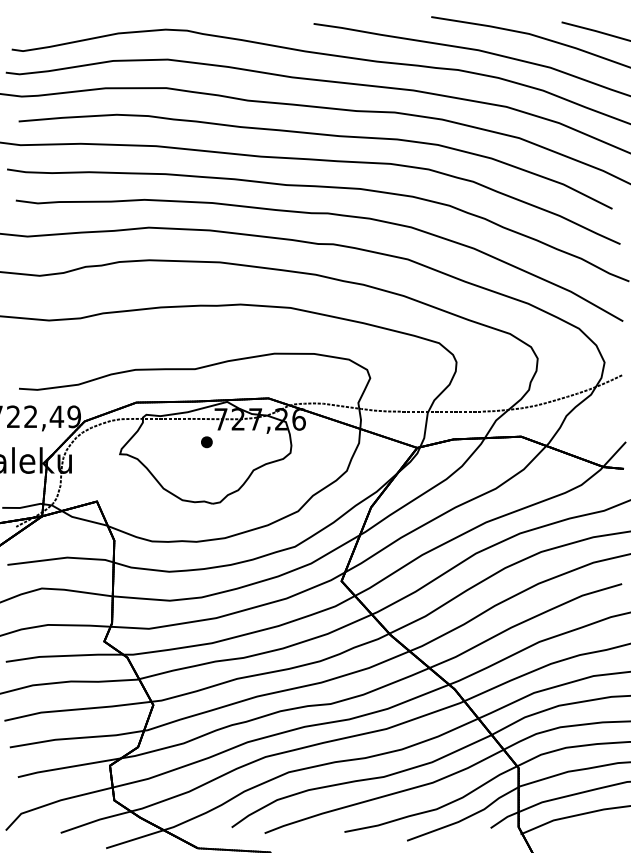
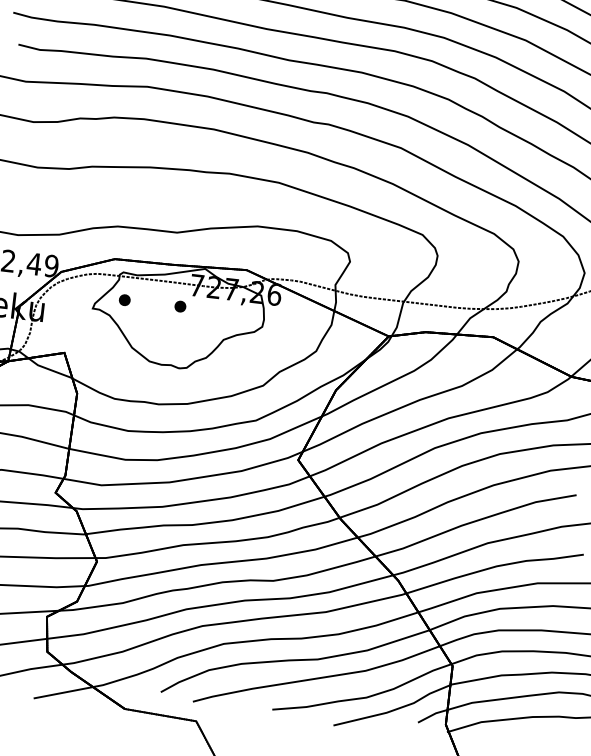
part: (150, 442) -> (124, 300), added

